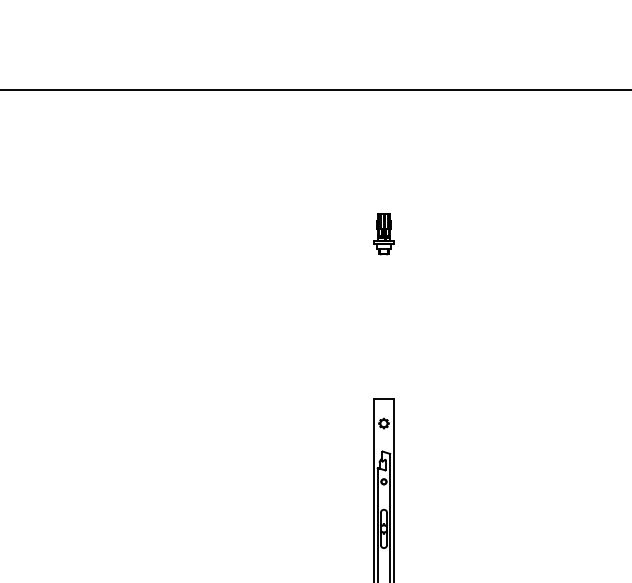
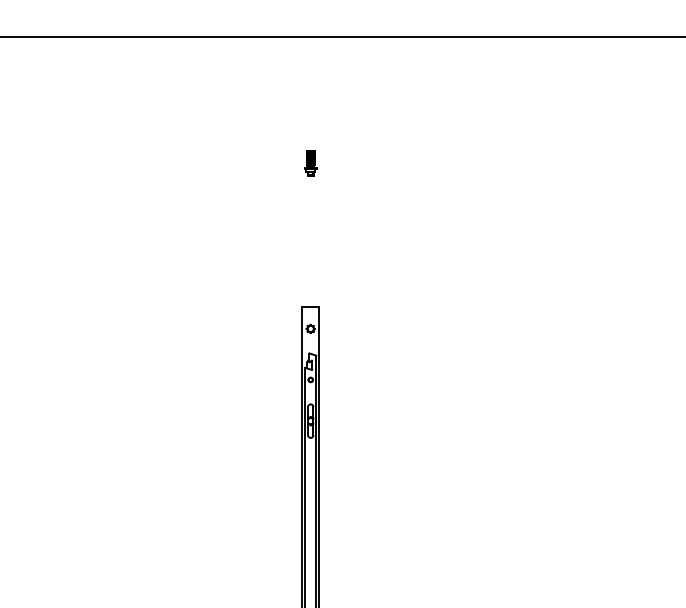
part: (383, 234) -> (310, 163), size x0.7

